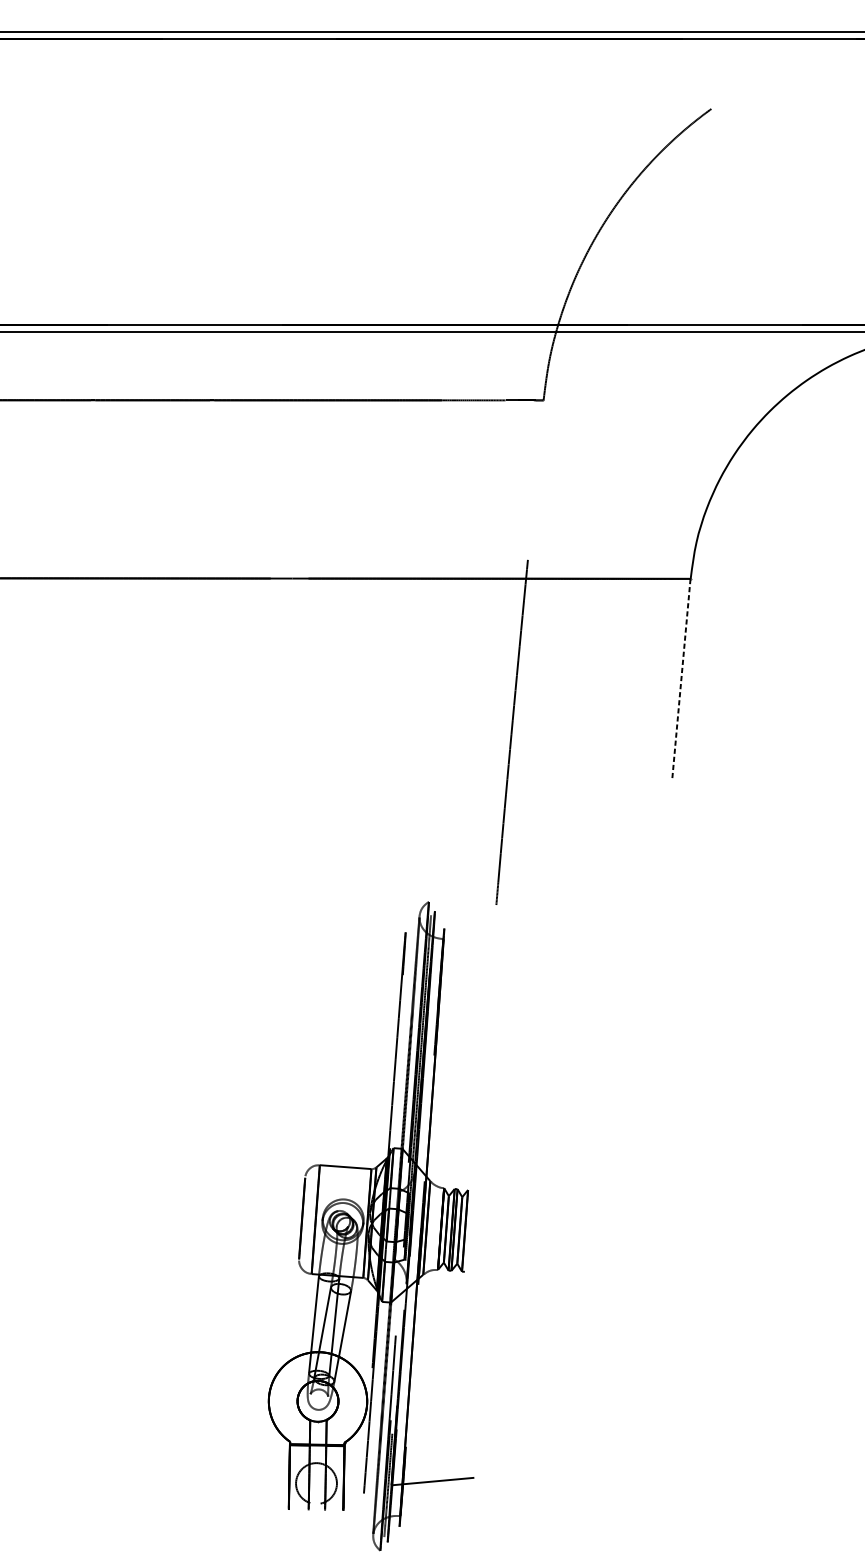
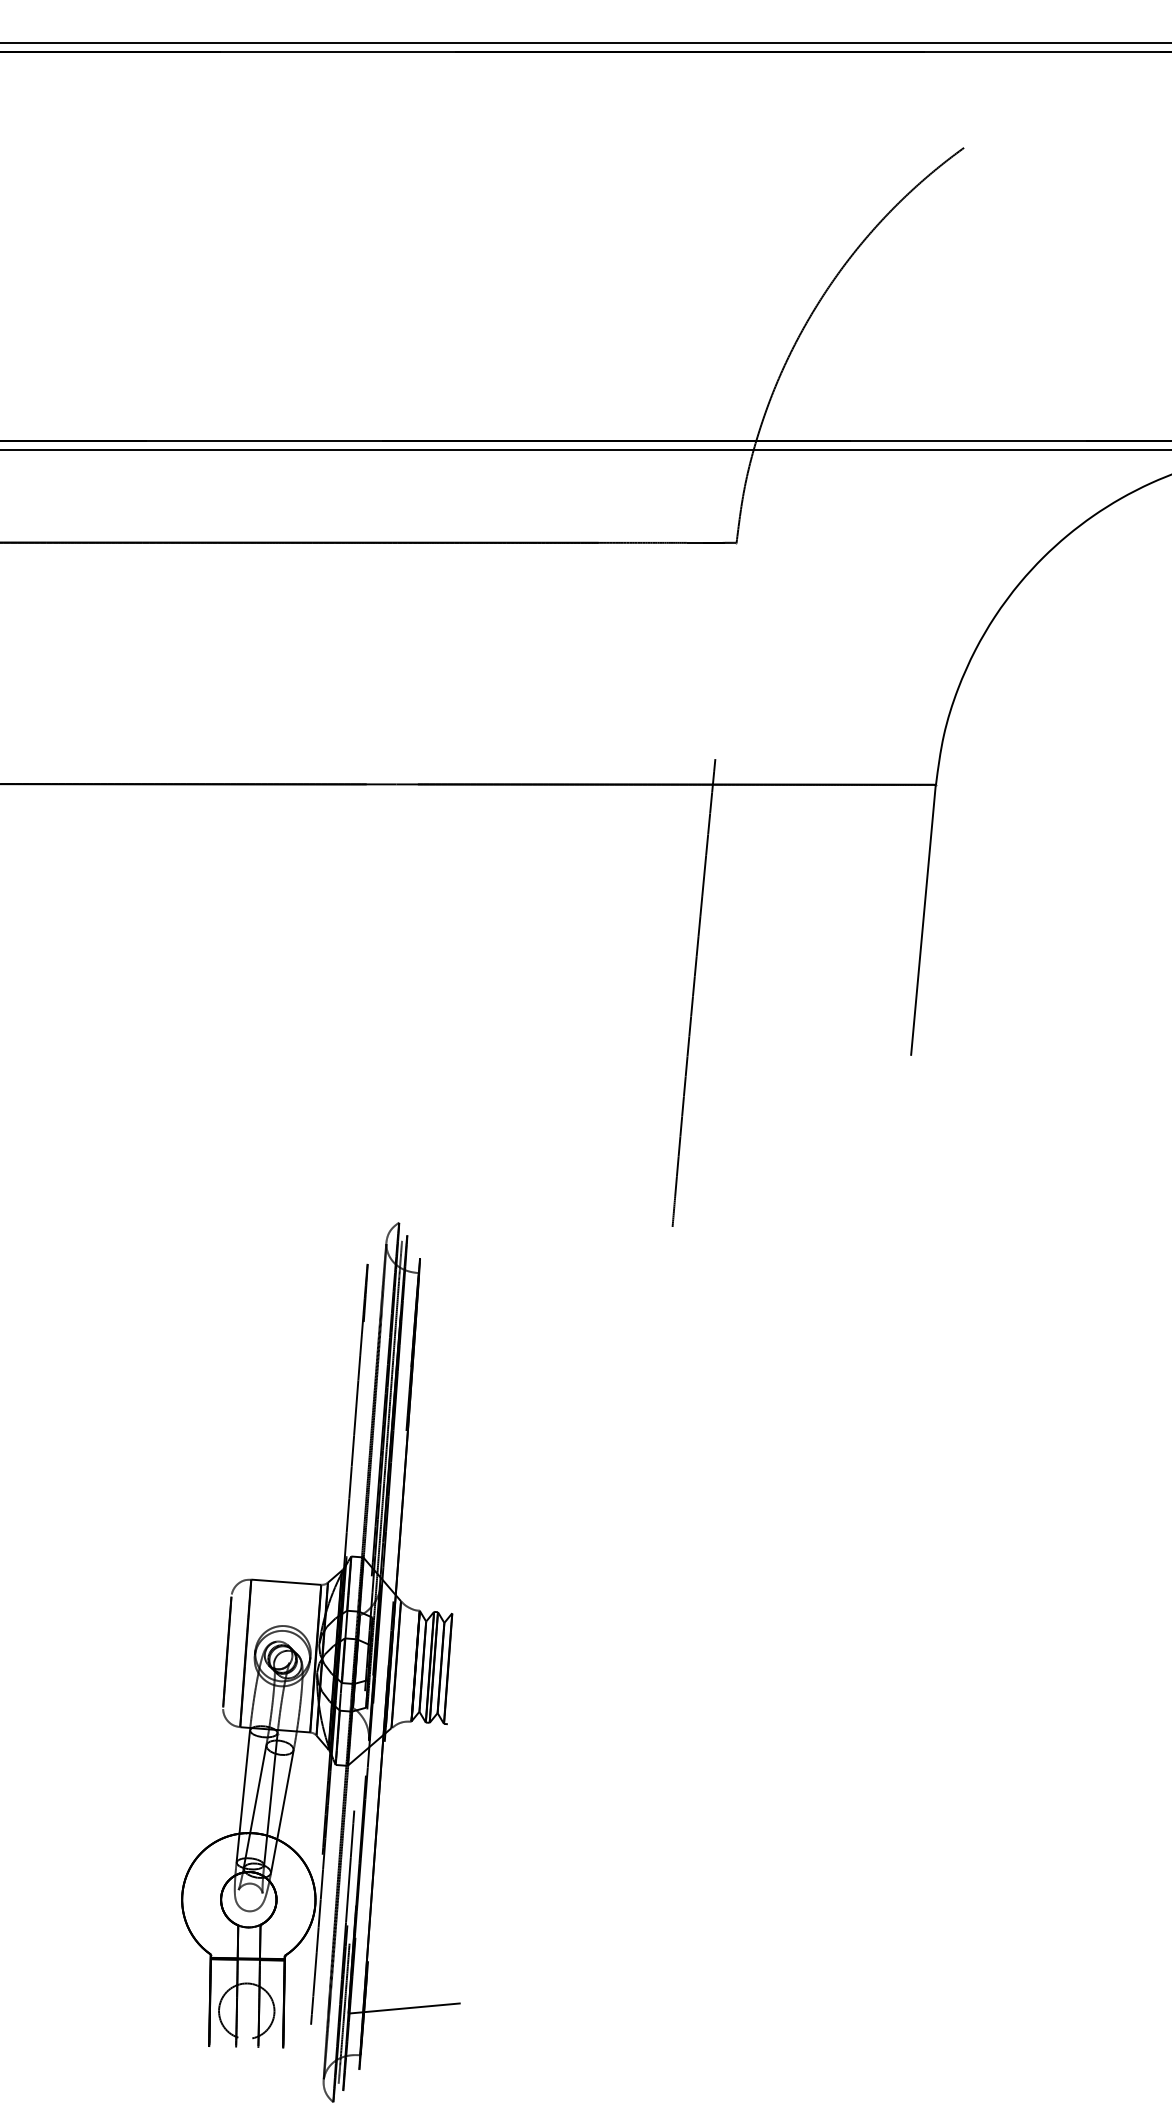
line: (681, 678) -> (923, 919), dashed -> solid
part: (370, 1226) -> (320, 1662), moved

